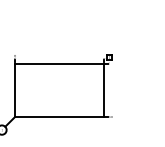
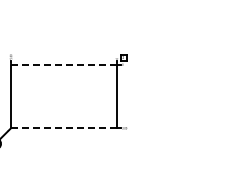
line: (59, 63) -> (63, 64), solid -> dashed
line: (59, 117) -> (63, 128), solid -> dashed

